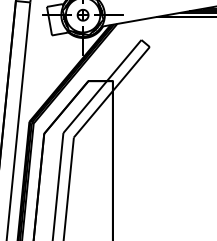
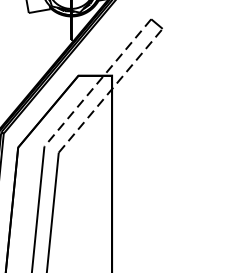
line: (102, 86) -> (97, 82), solid -> dashed
line: (112, 91) -> (111, 89), solid -> dashed

